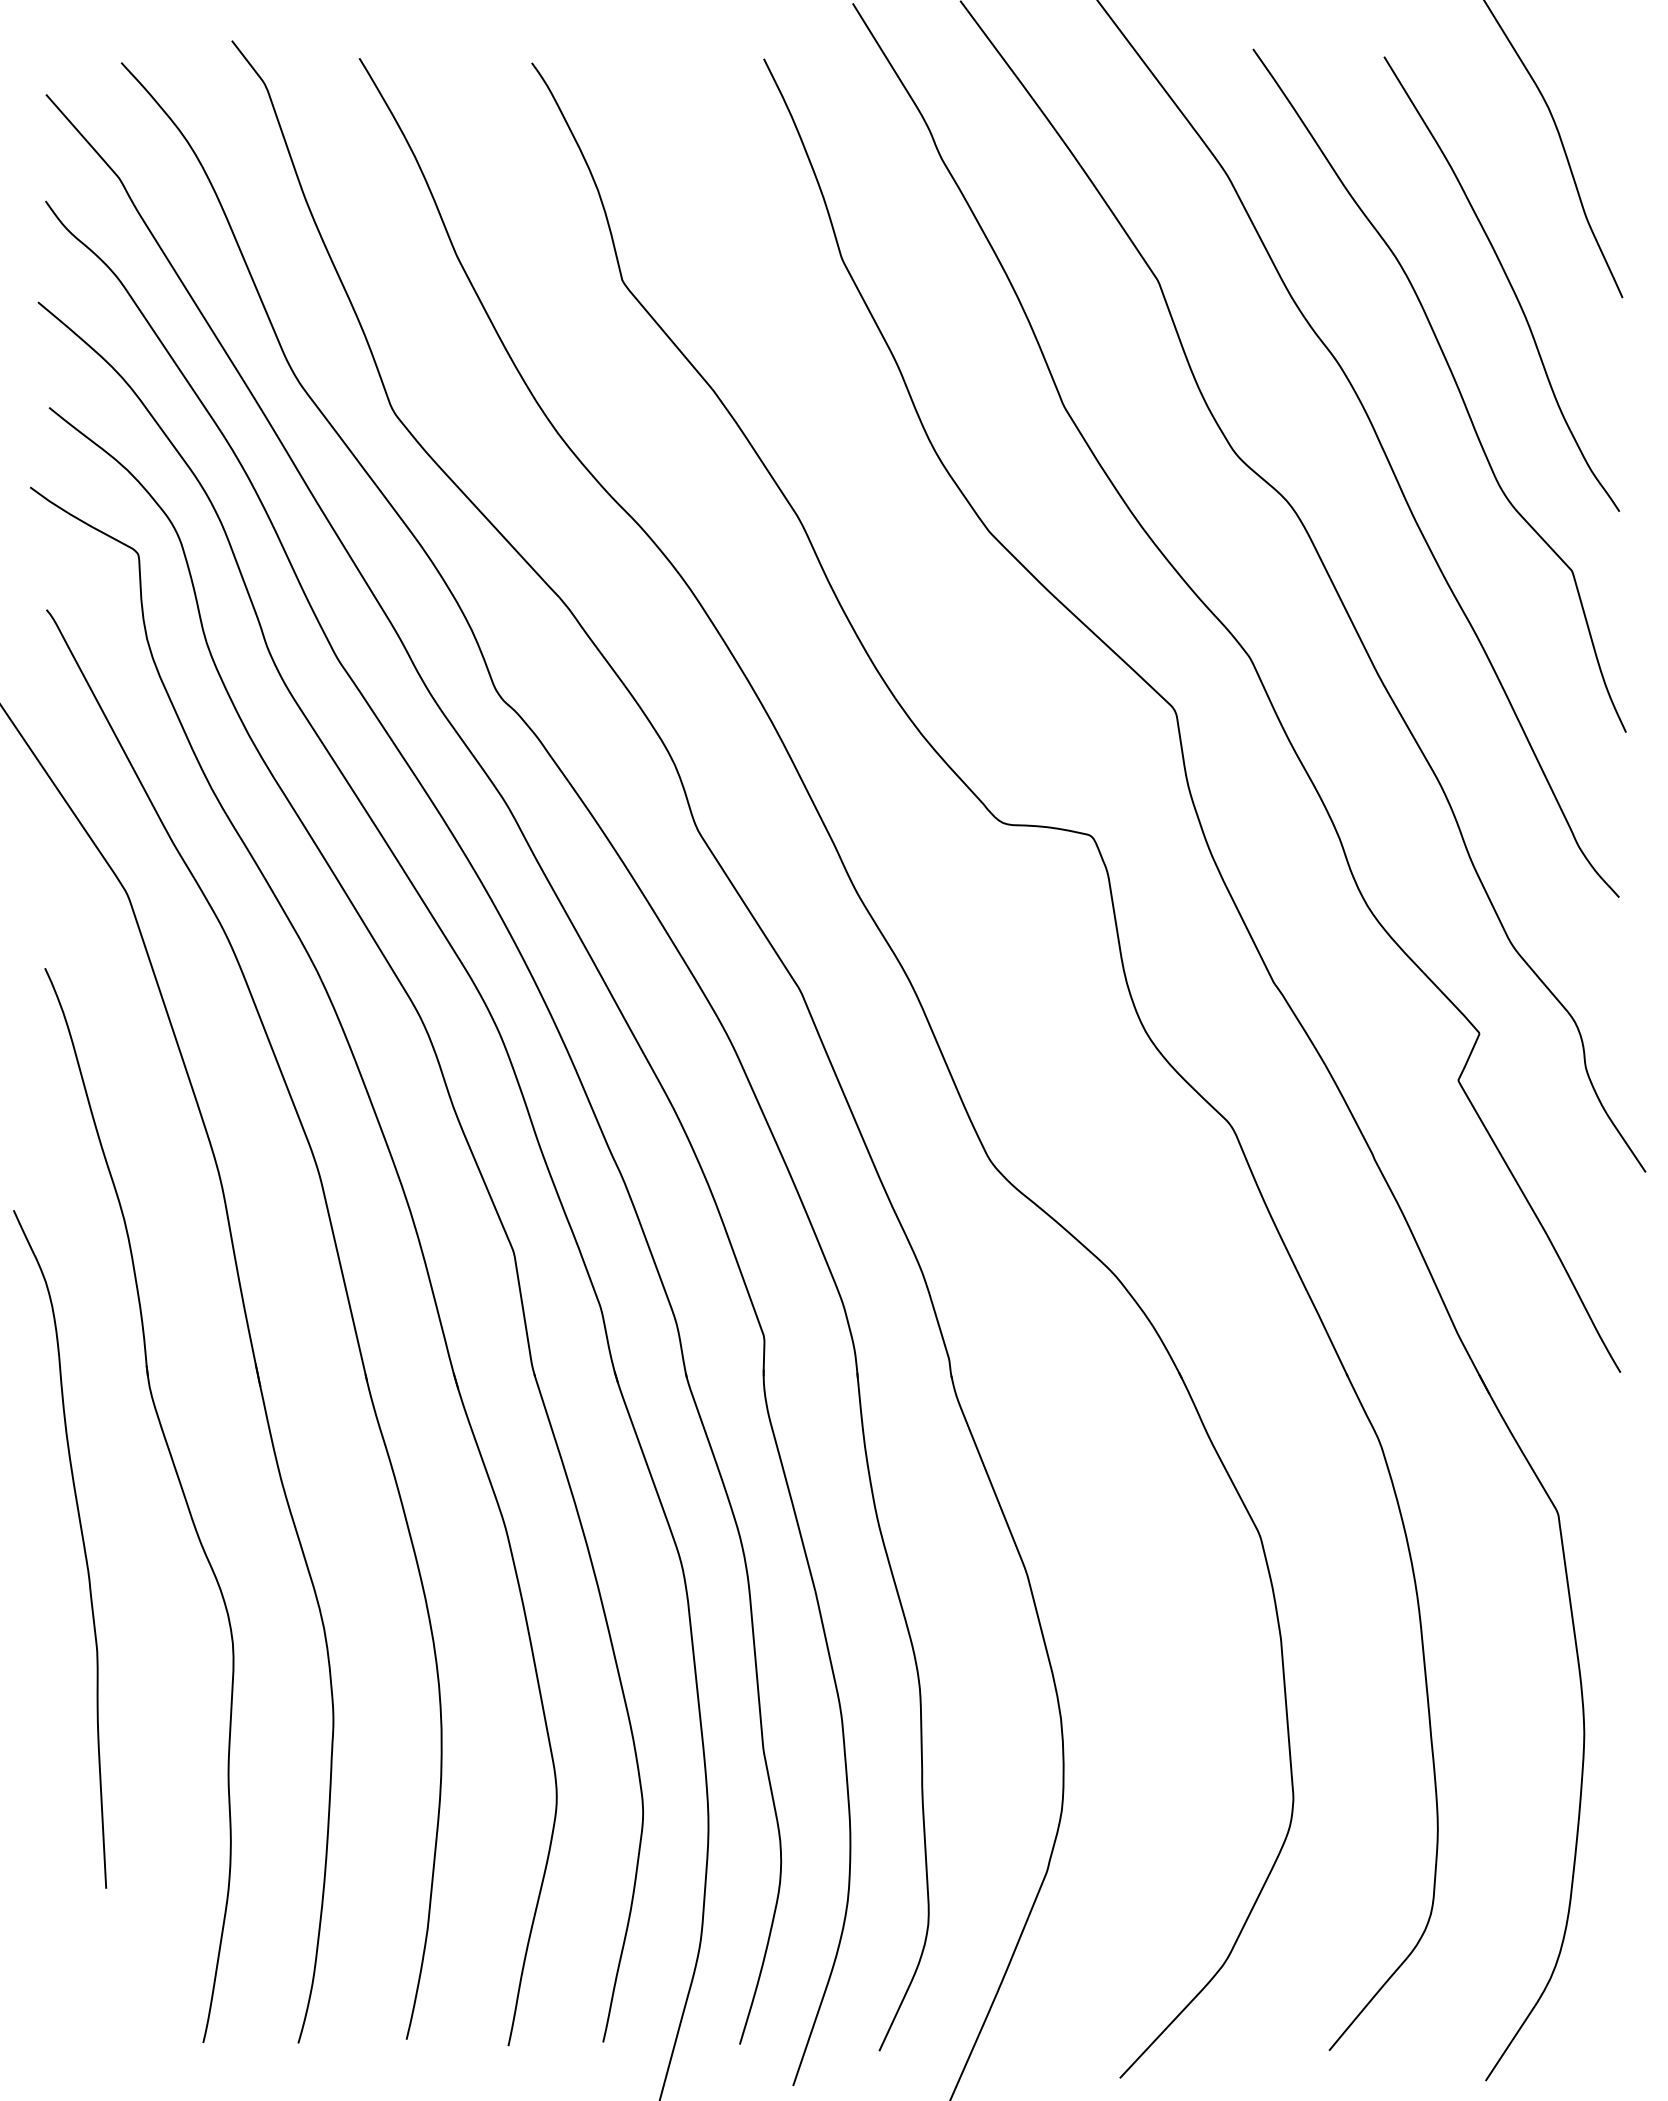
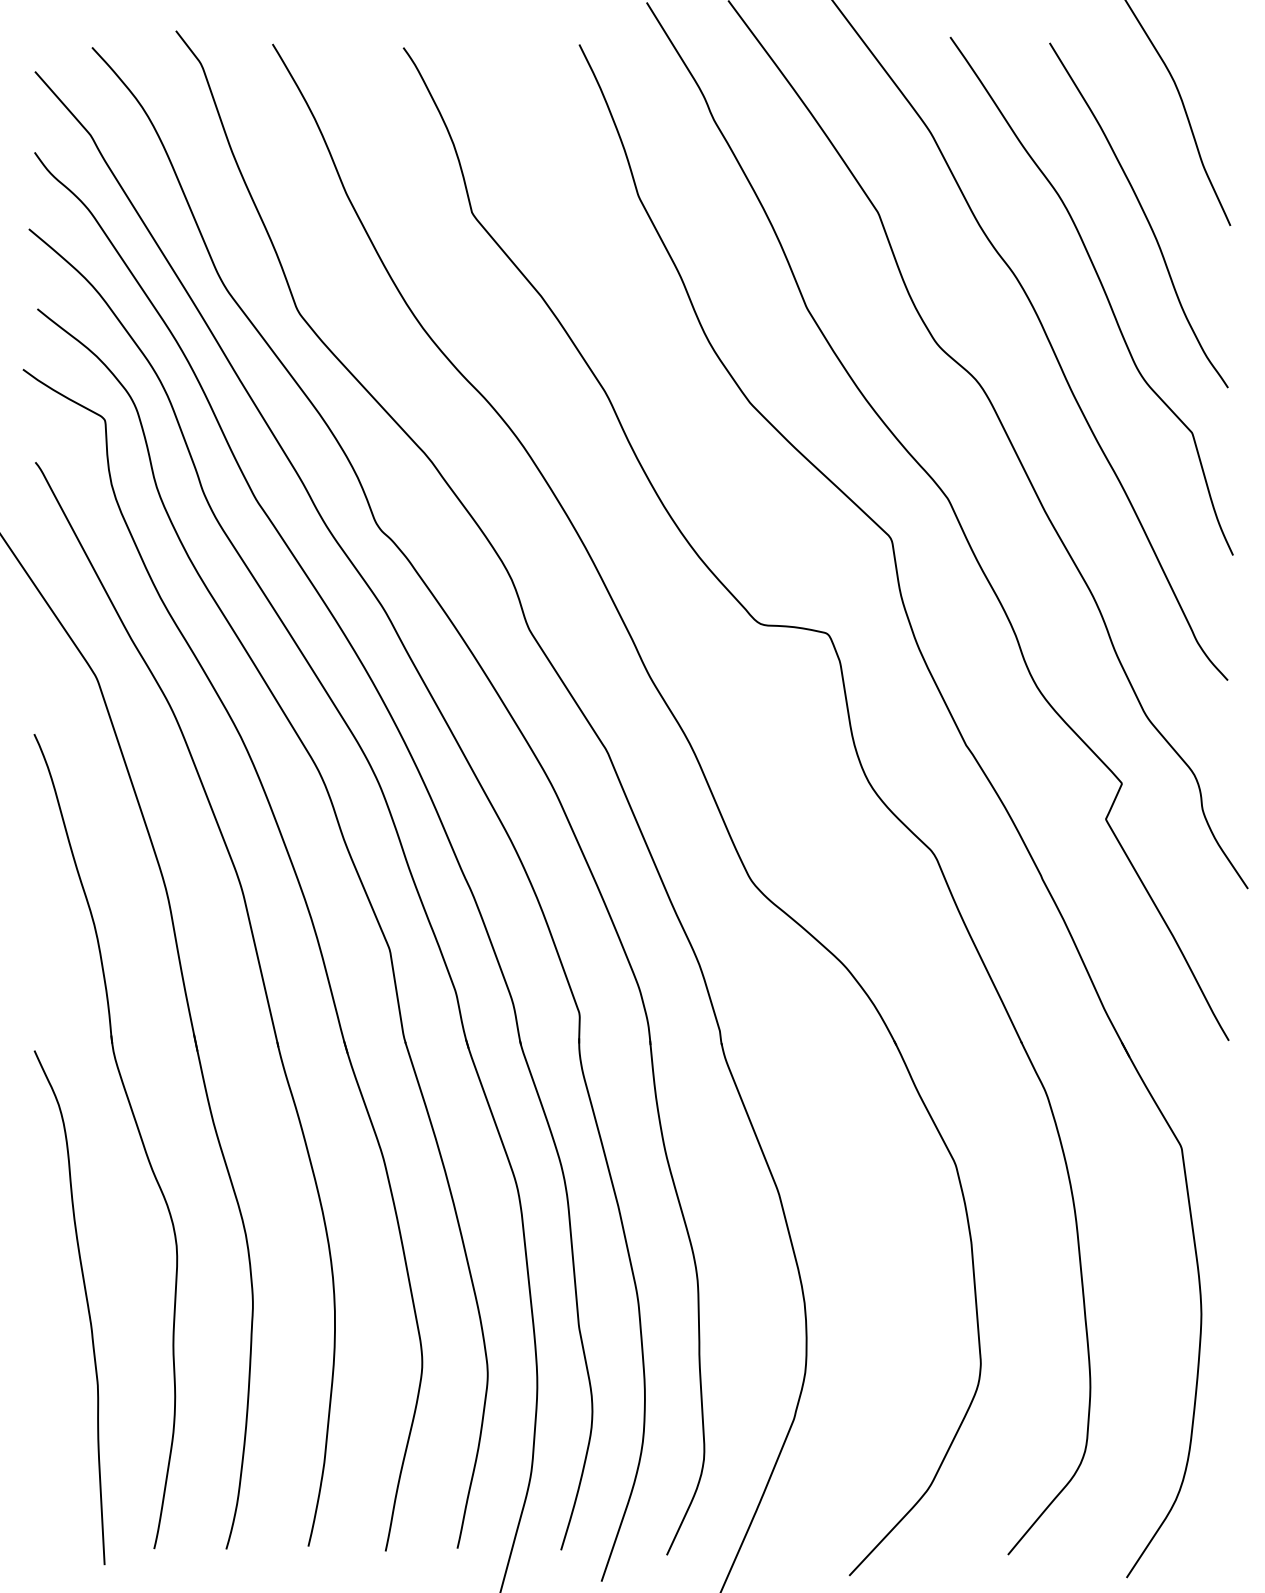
curve: (82, 1543) -> (86, 1303), moved

